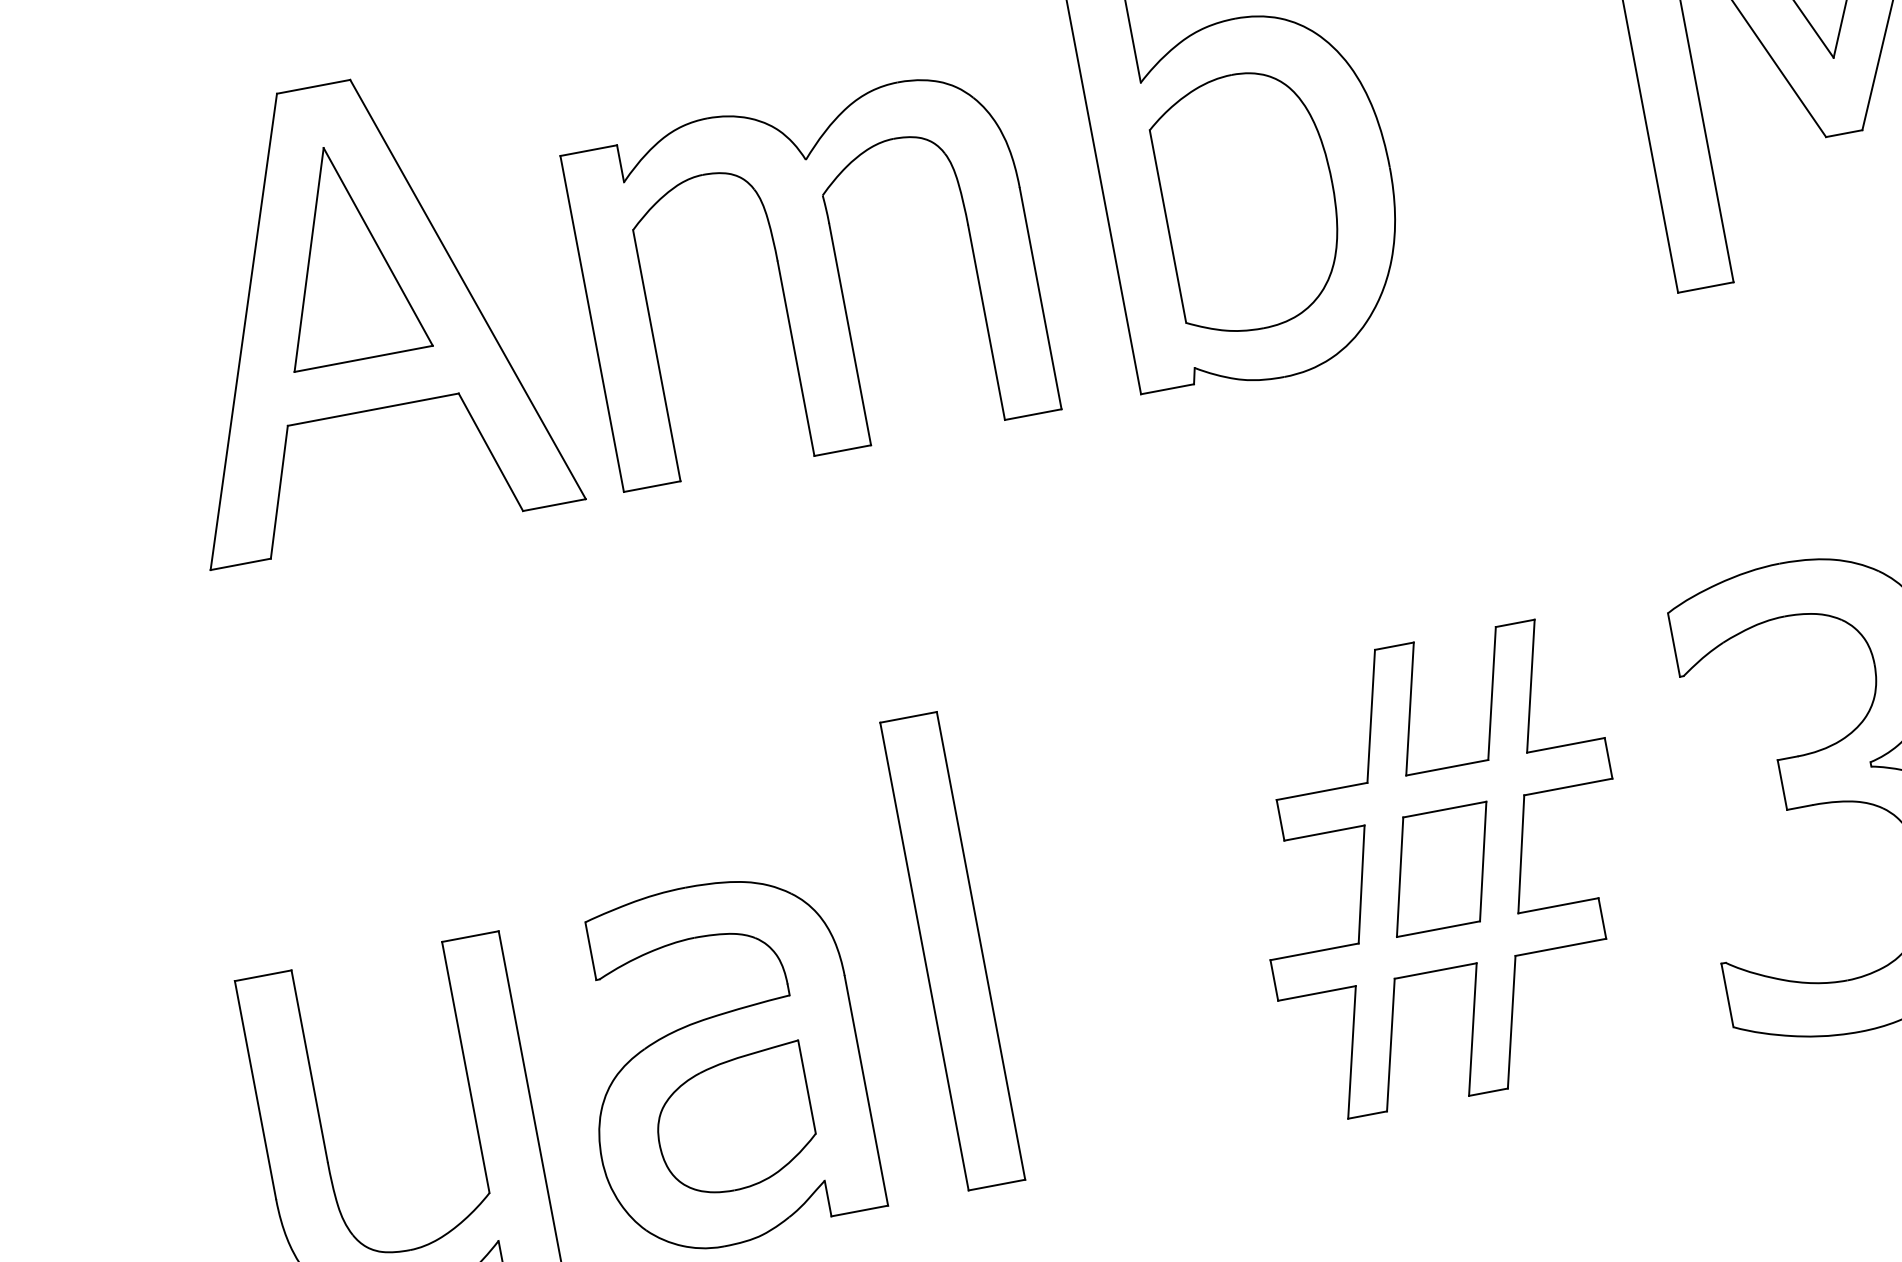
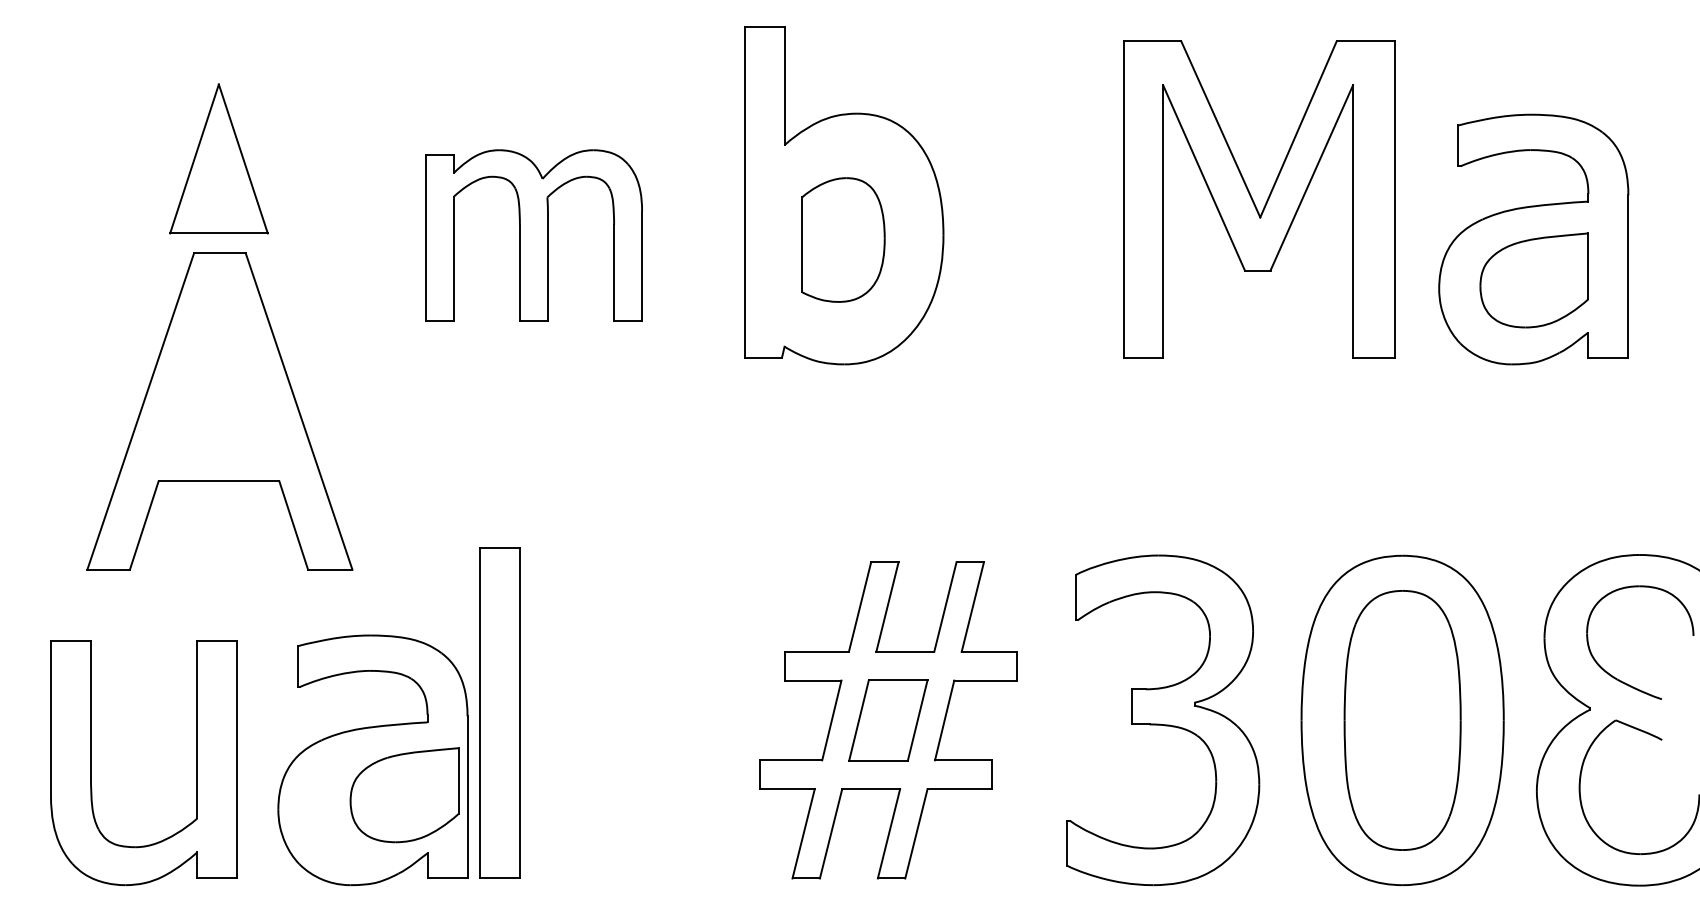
part: (1249, 200) -> (843, 239), size x0.7
part: (809, 277) -> (533, 235), size x0.7
part: (355, 310) -> (219, 411), moved
part: (951, 950) -> (499, 712), moved
part: (734, 1121) -> (404, 795), moved

